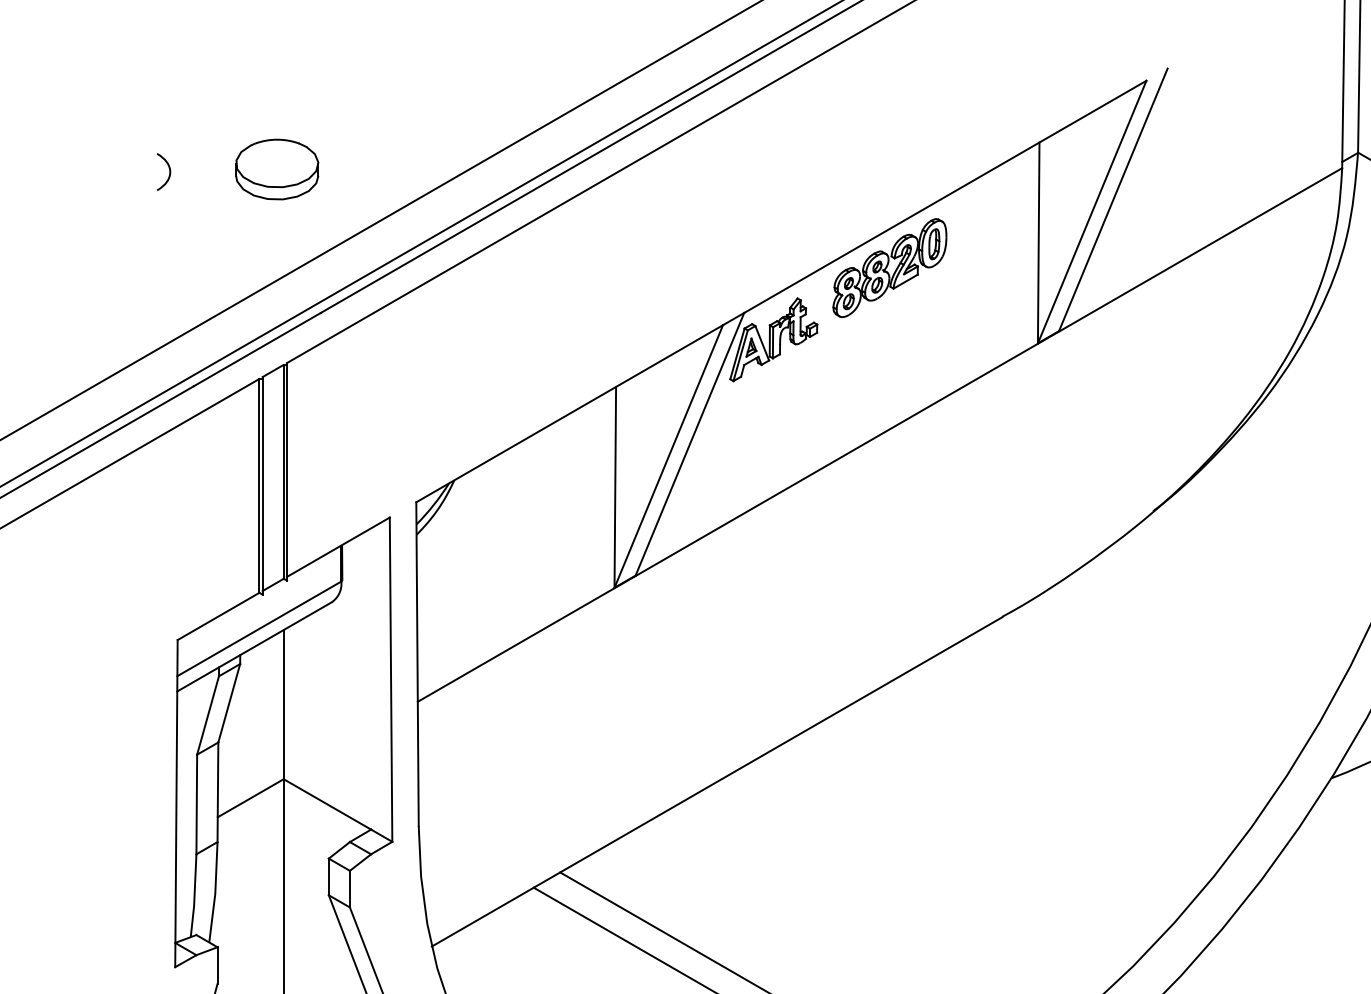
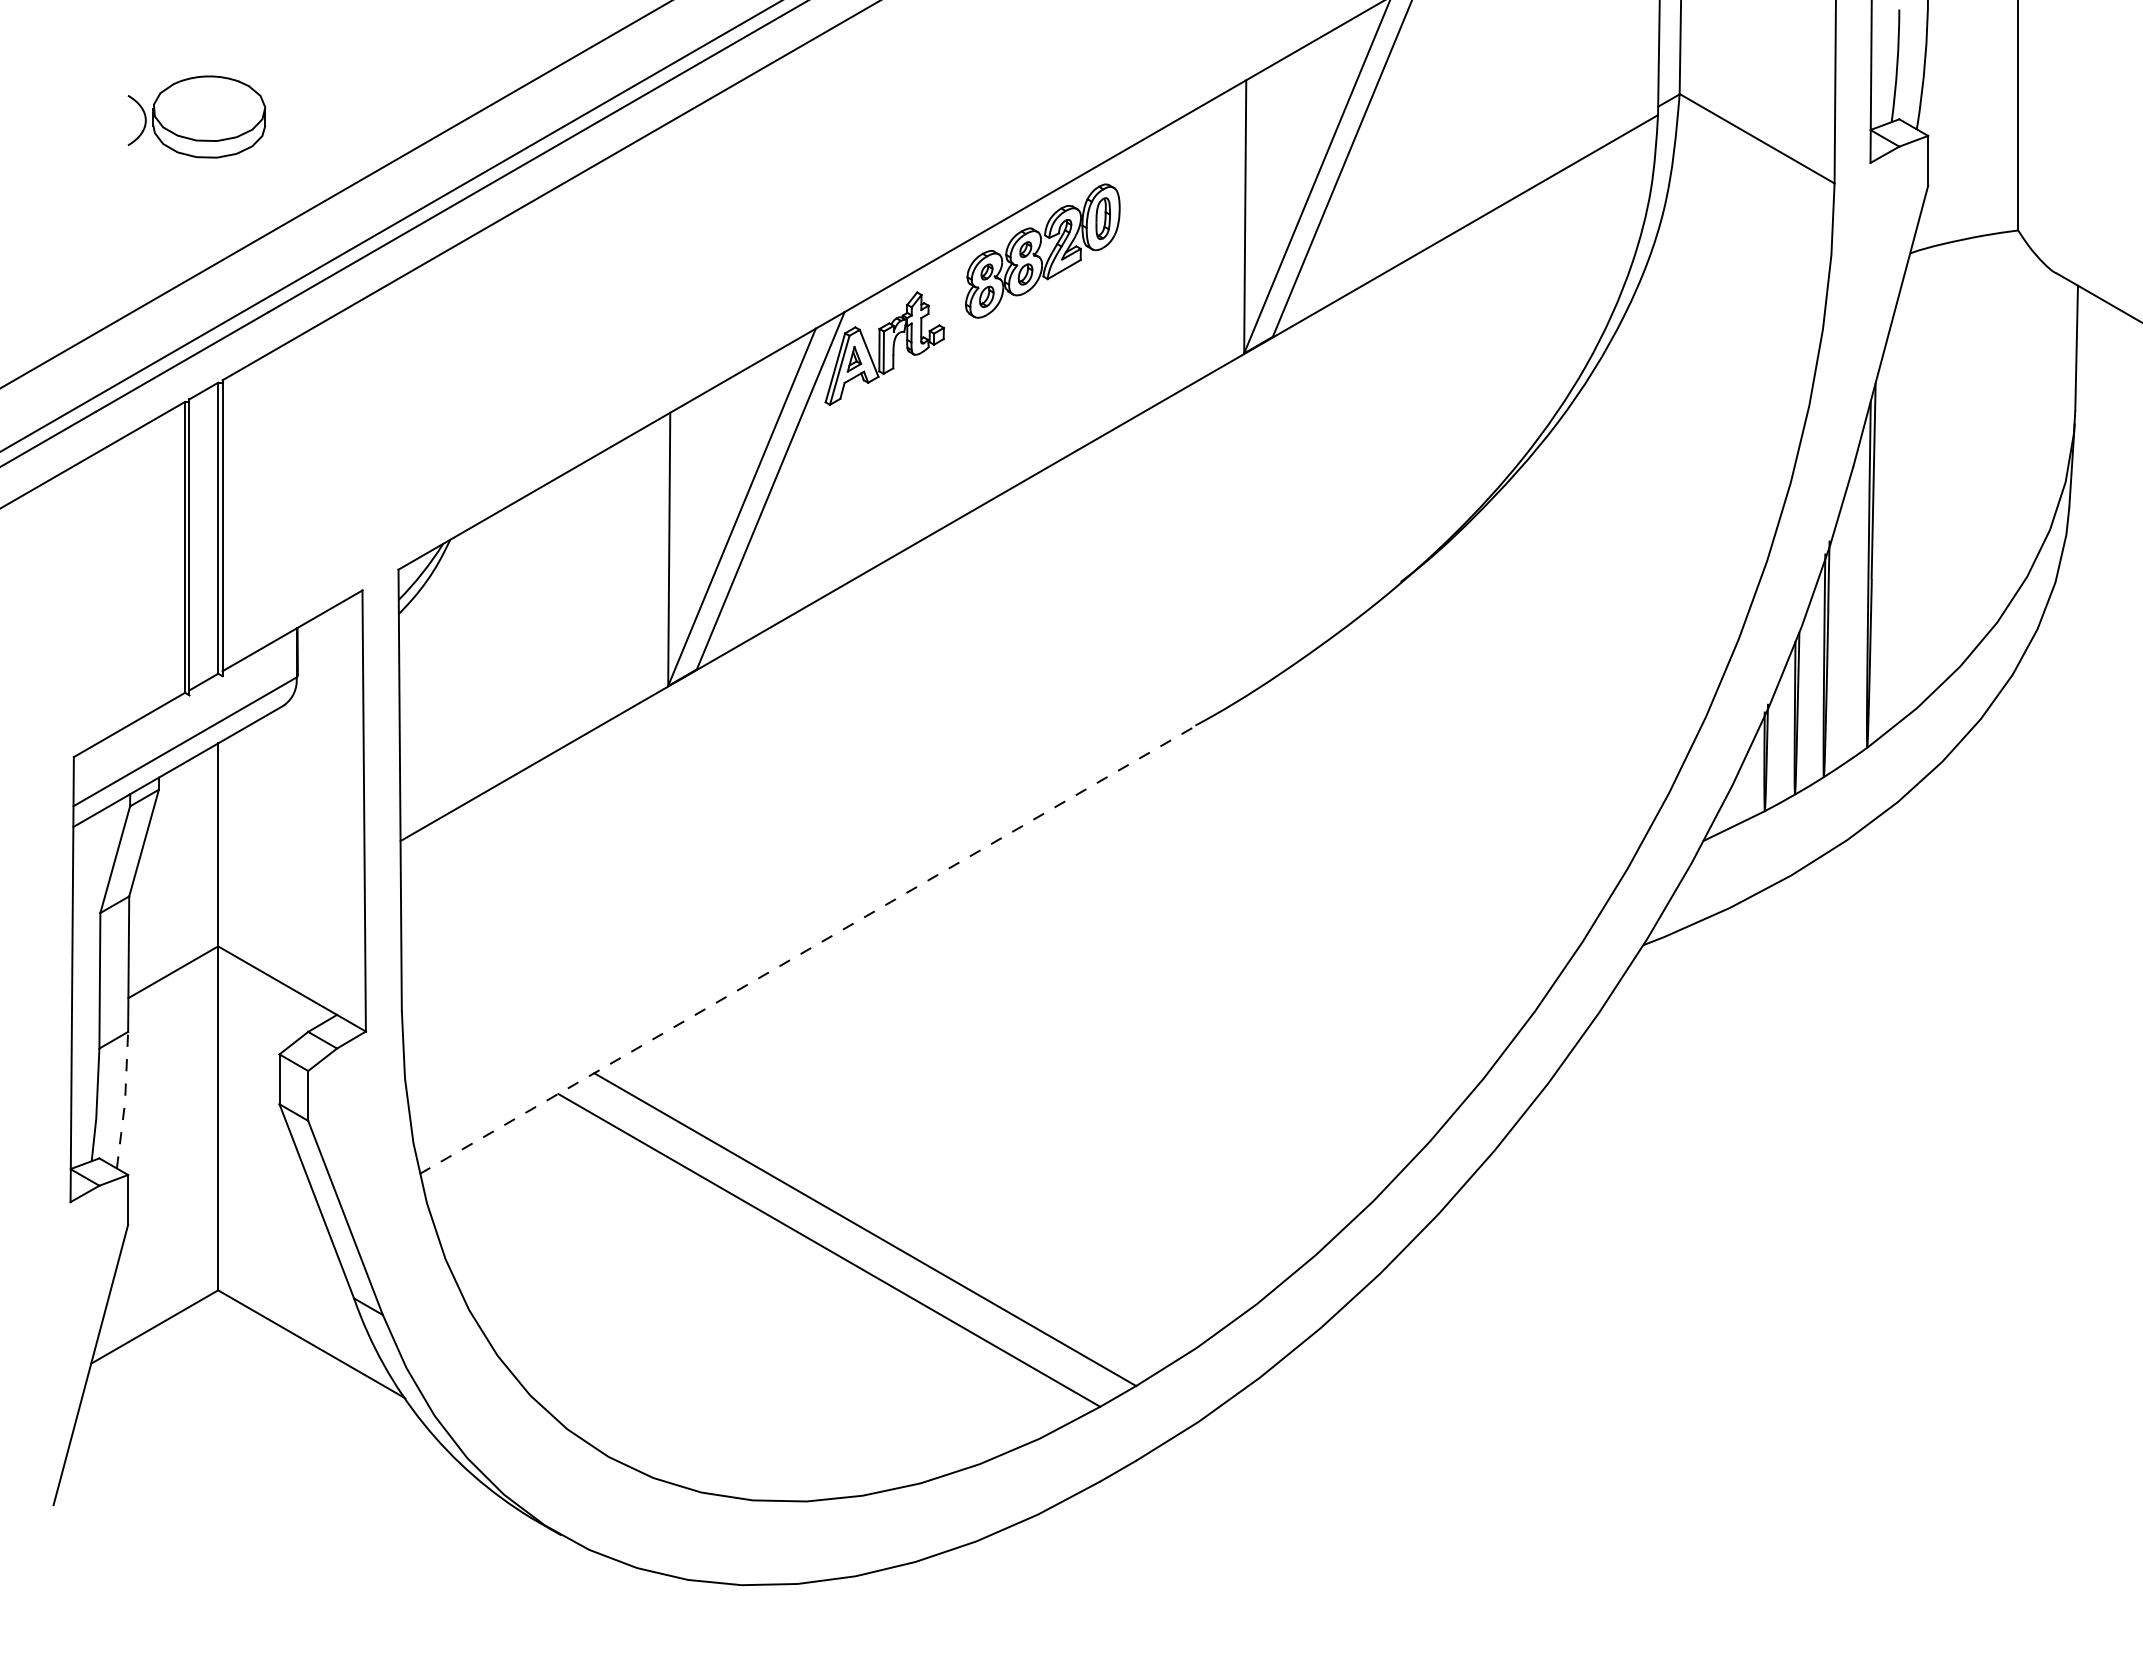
curve: (169, 172) -> (144, 120), moved
line: (717, 781) -> (808, 949), solid -> dashed
line: (215, 892) -> (125, 1100), solid -> dashed

